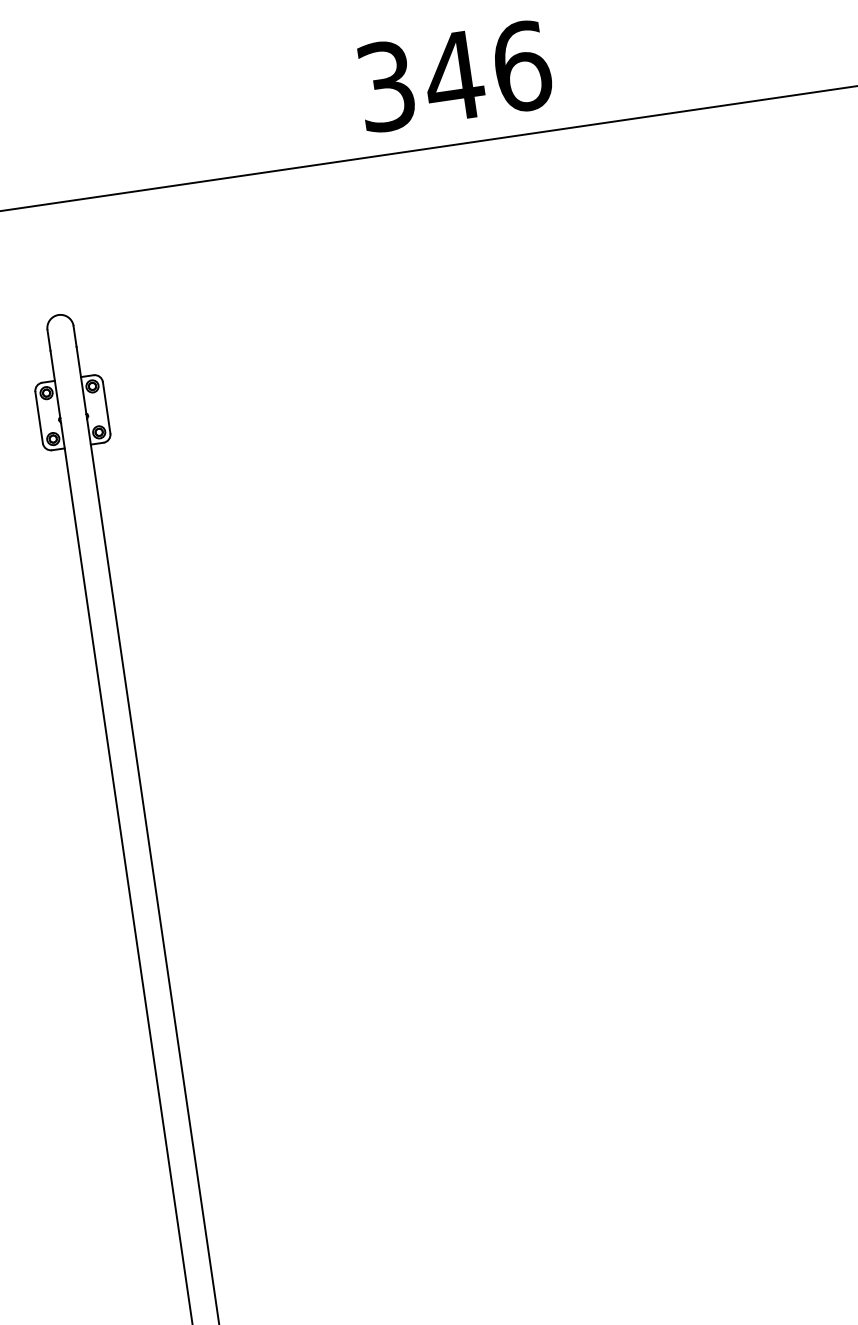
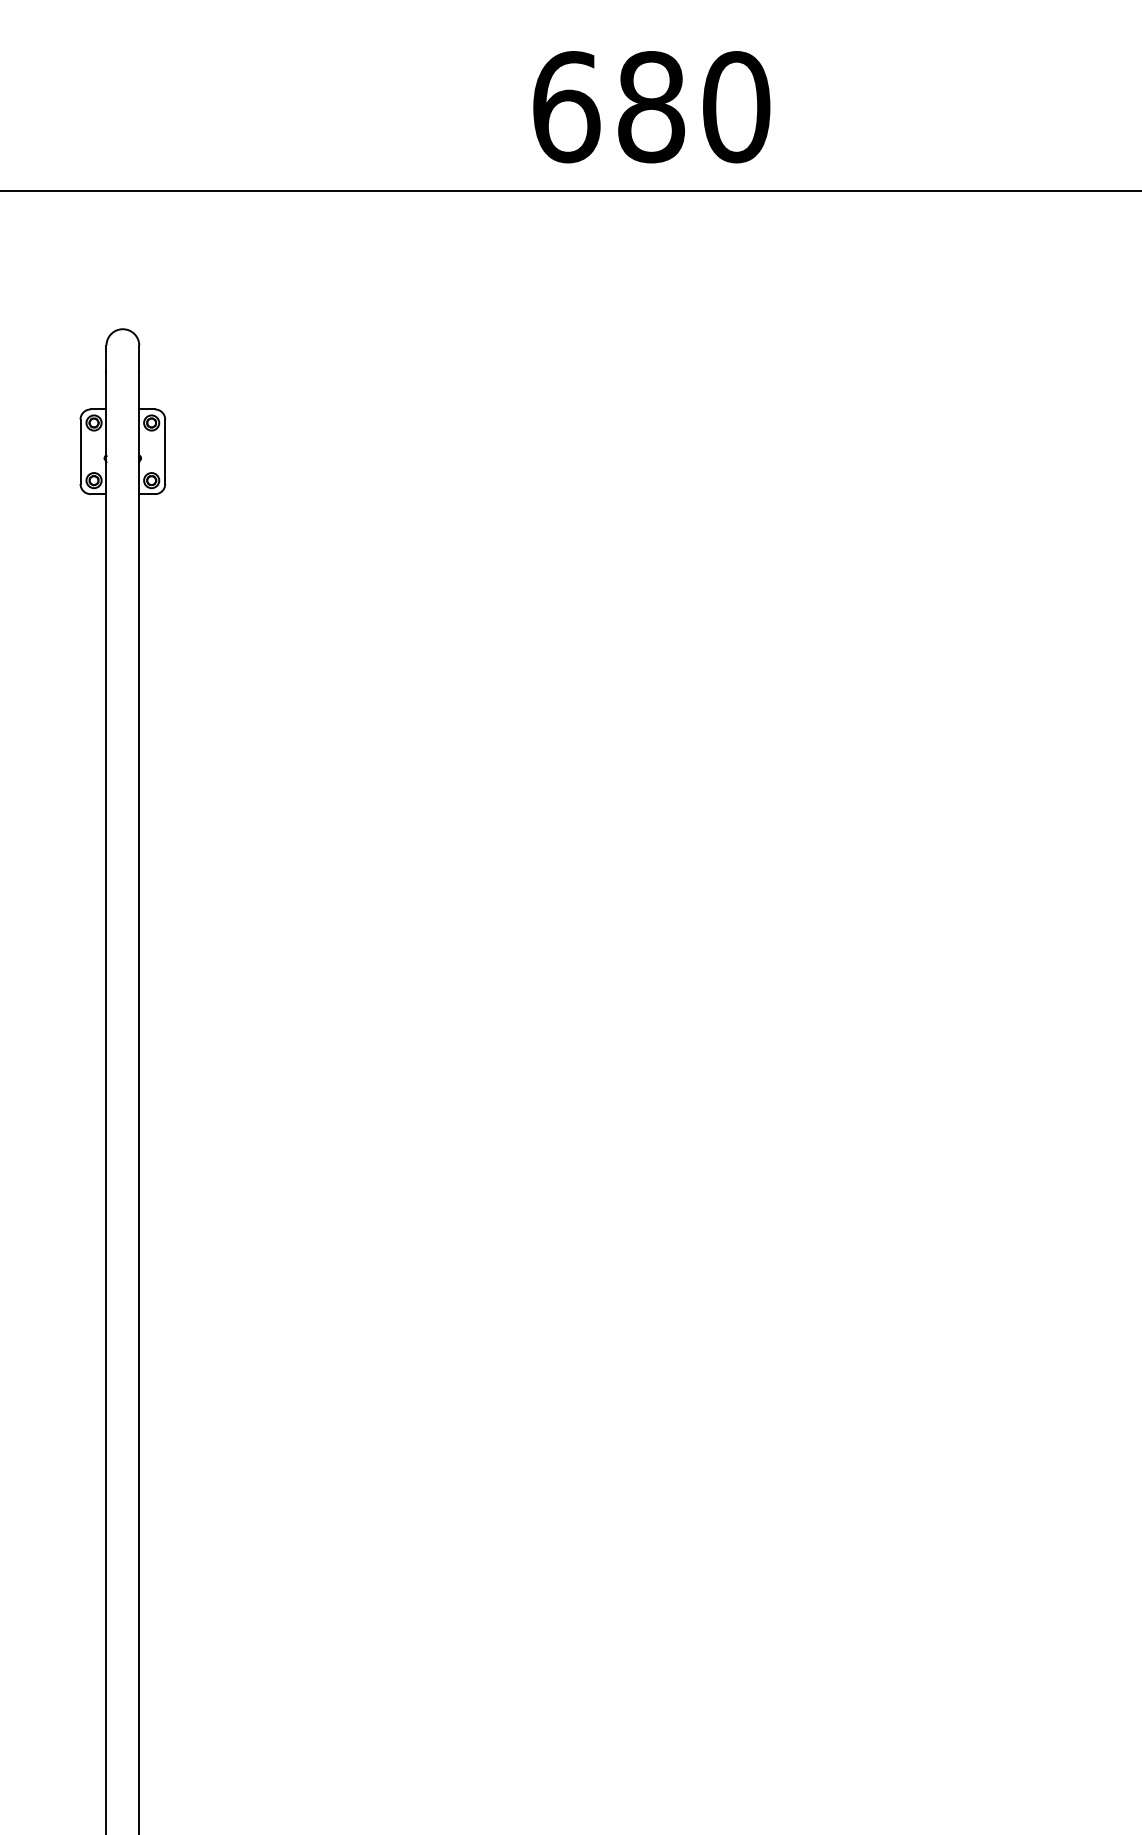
text: (454, 76) -> (651, 107), 346 -> 680

